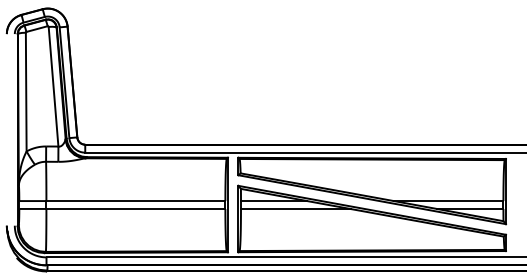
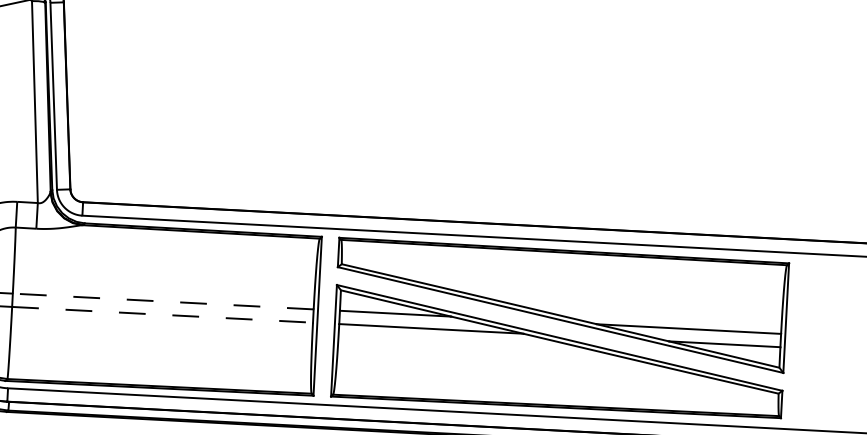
line: (135, 201) -> (162, 302), solid -> dashed
line: (136, 208) -> (163, 314), solid -> dashed

